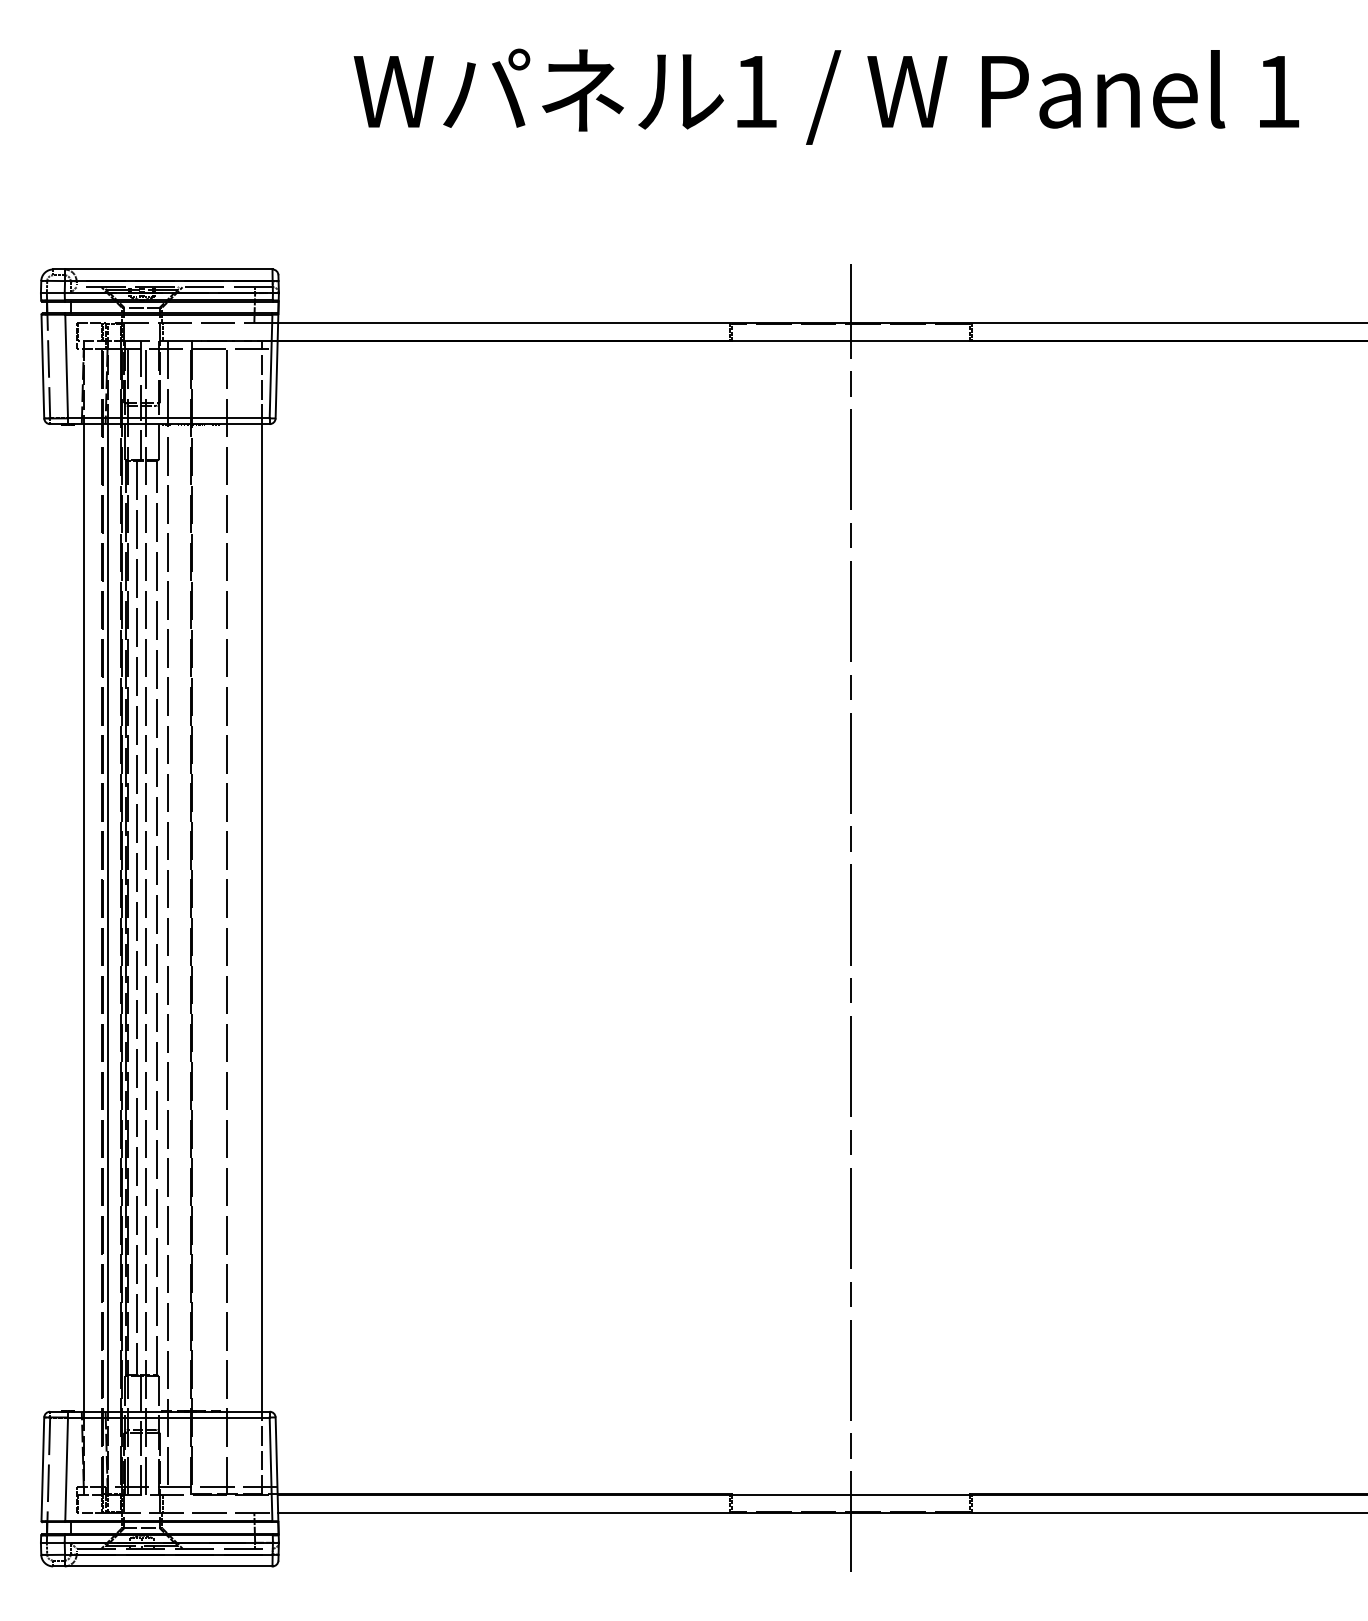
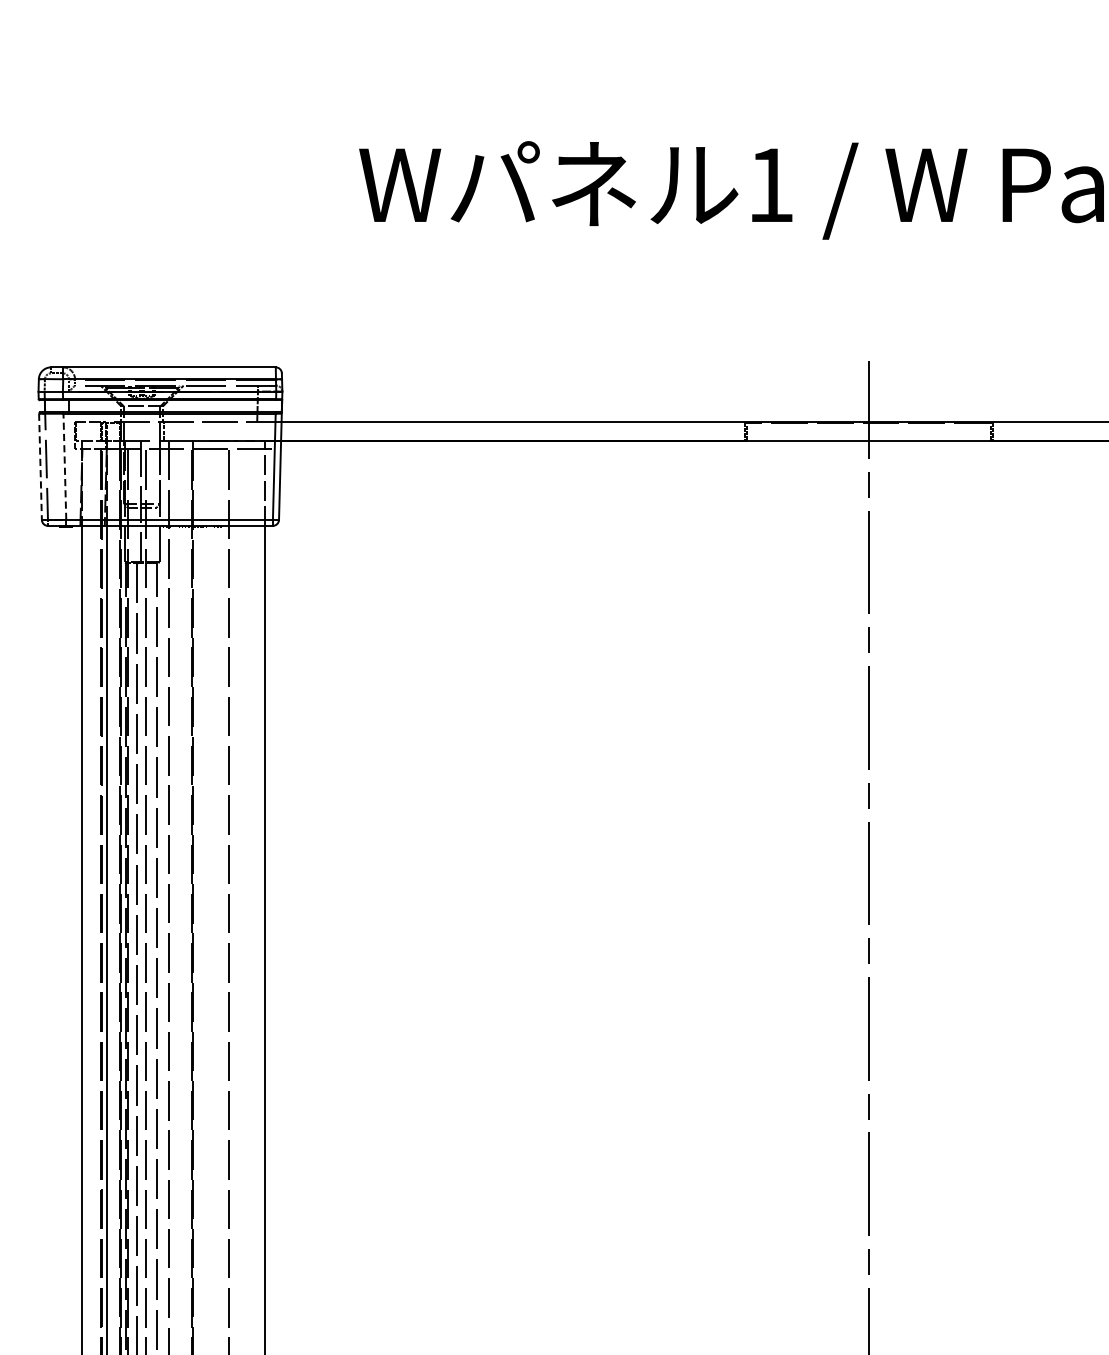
line: (42, 366) -> (40, 466), solid -> dashed
line: (66, 366) -> (64, 466), solid -> dashed

